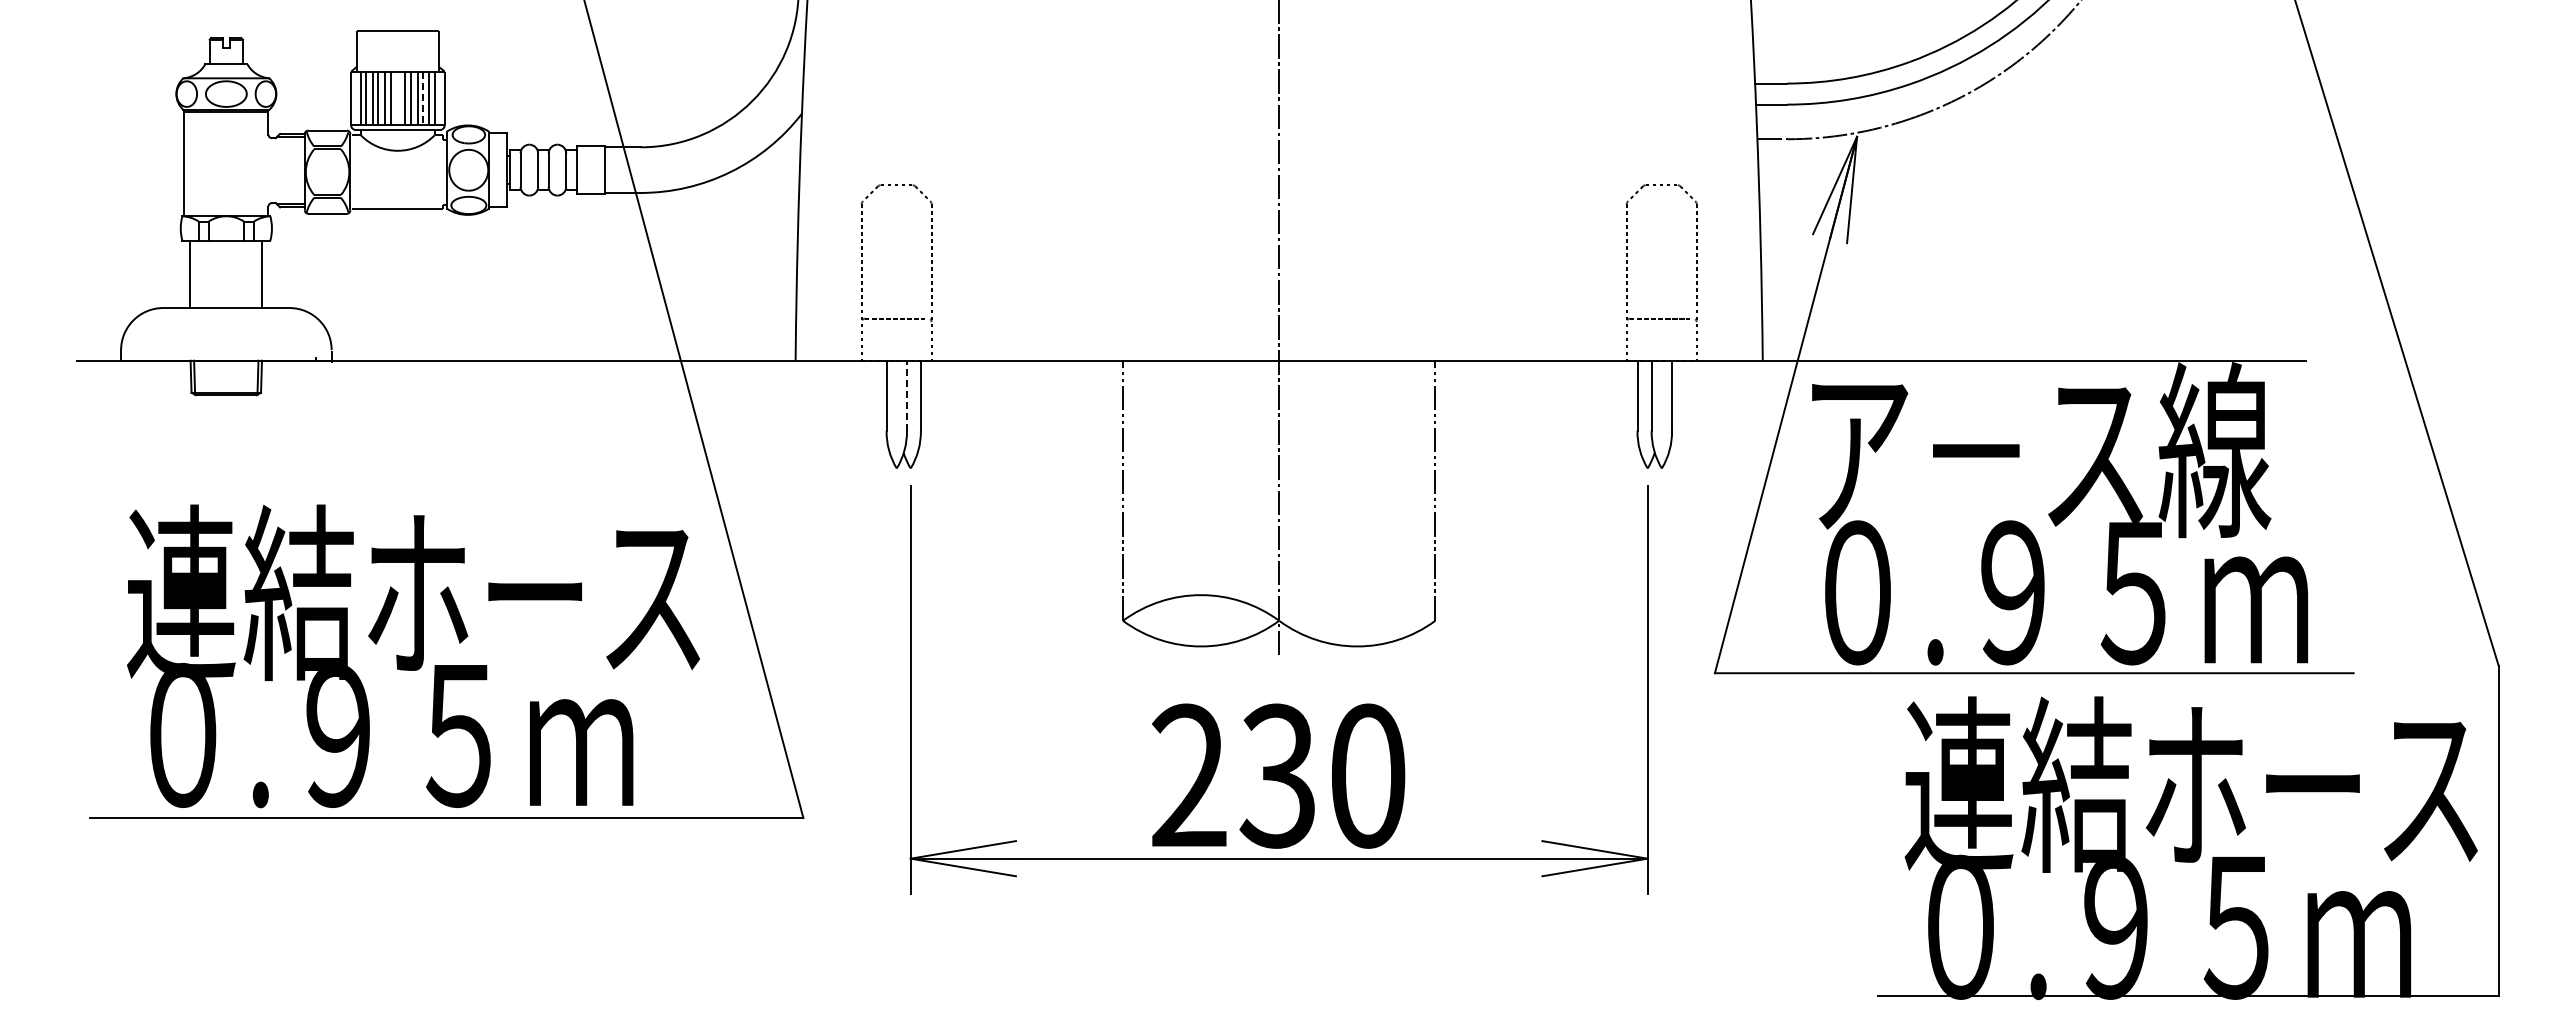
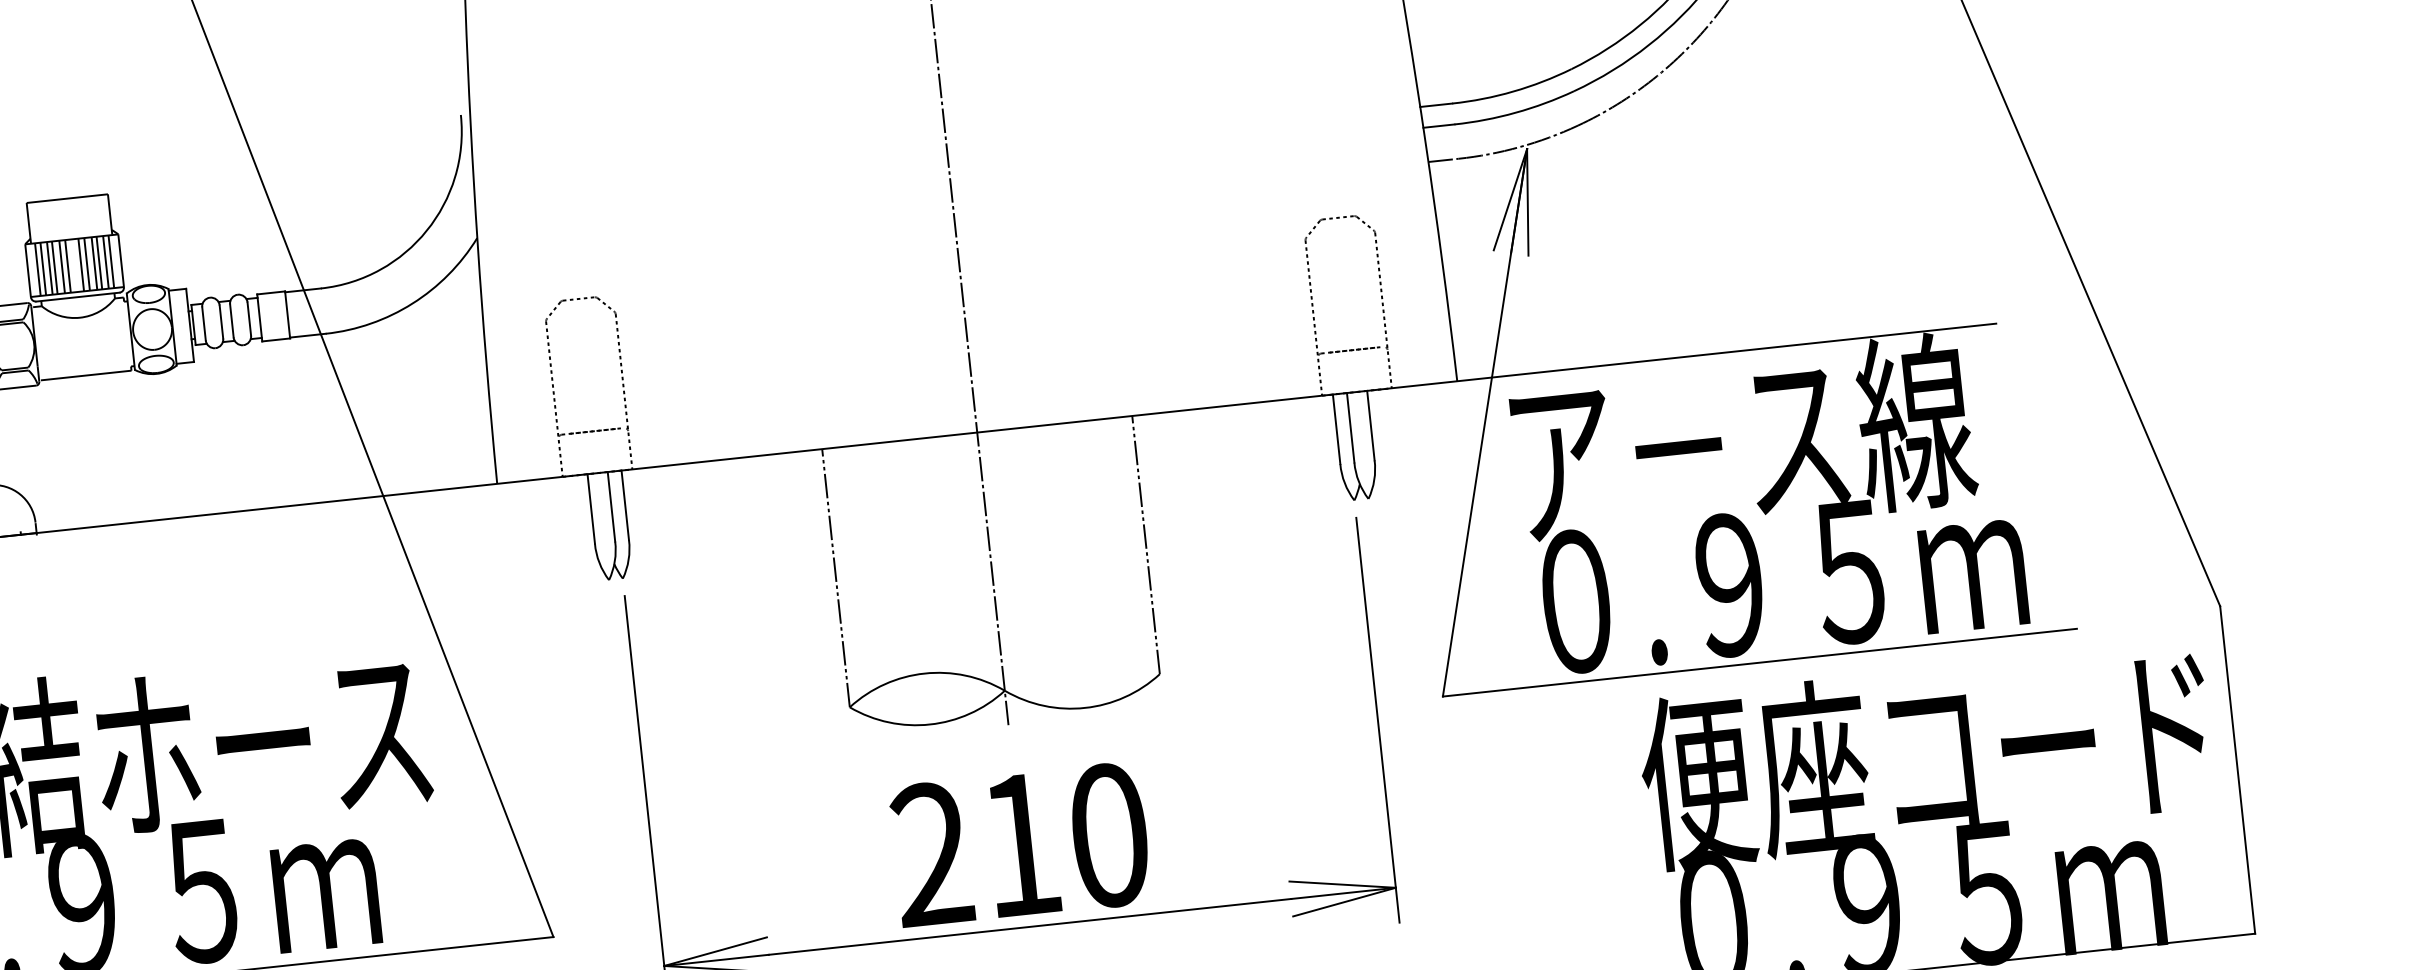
line: (422, 98) -> (99, 263), dashed -> solid
line: (906, 395) -> (610, 506), dashed -> solid
text: (1276, 775) -> (1018, 844), 230 -> 210
text: (2190, 784) -> (1926, 756), 連結ホース -> 便座コード

